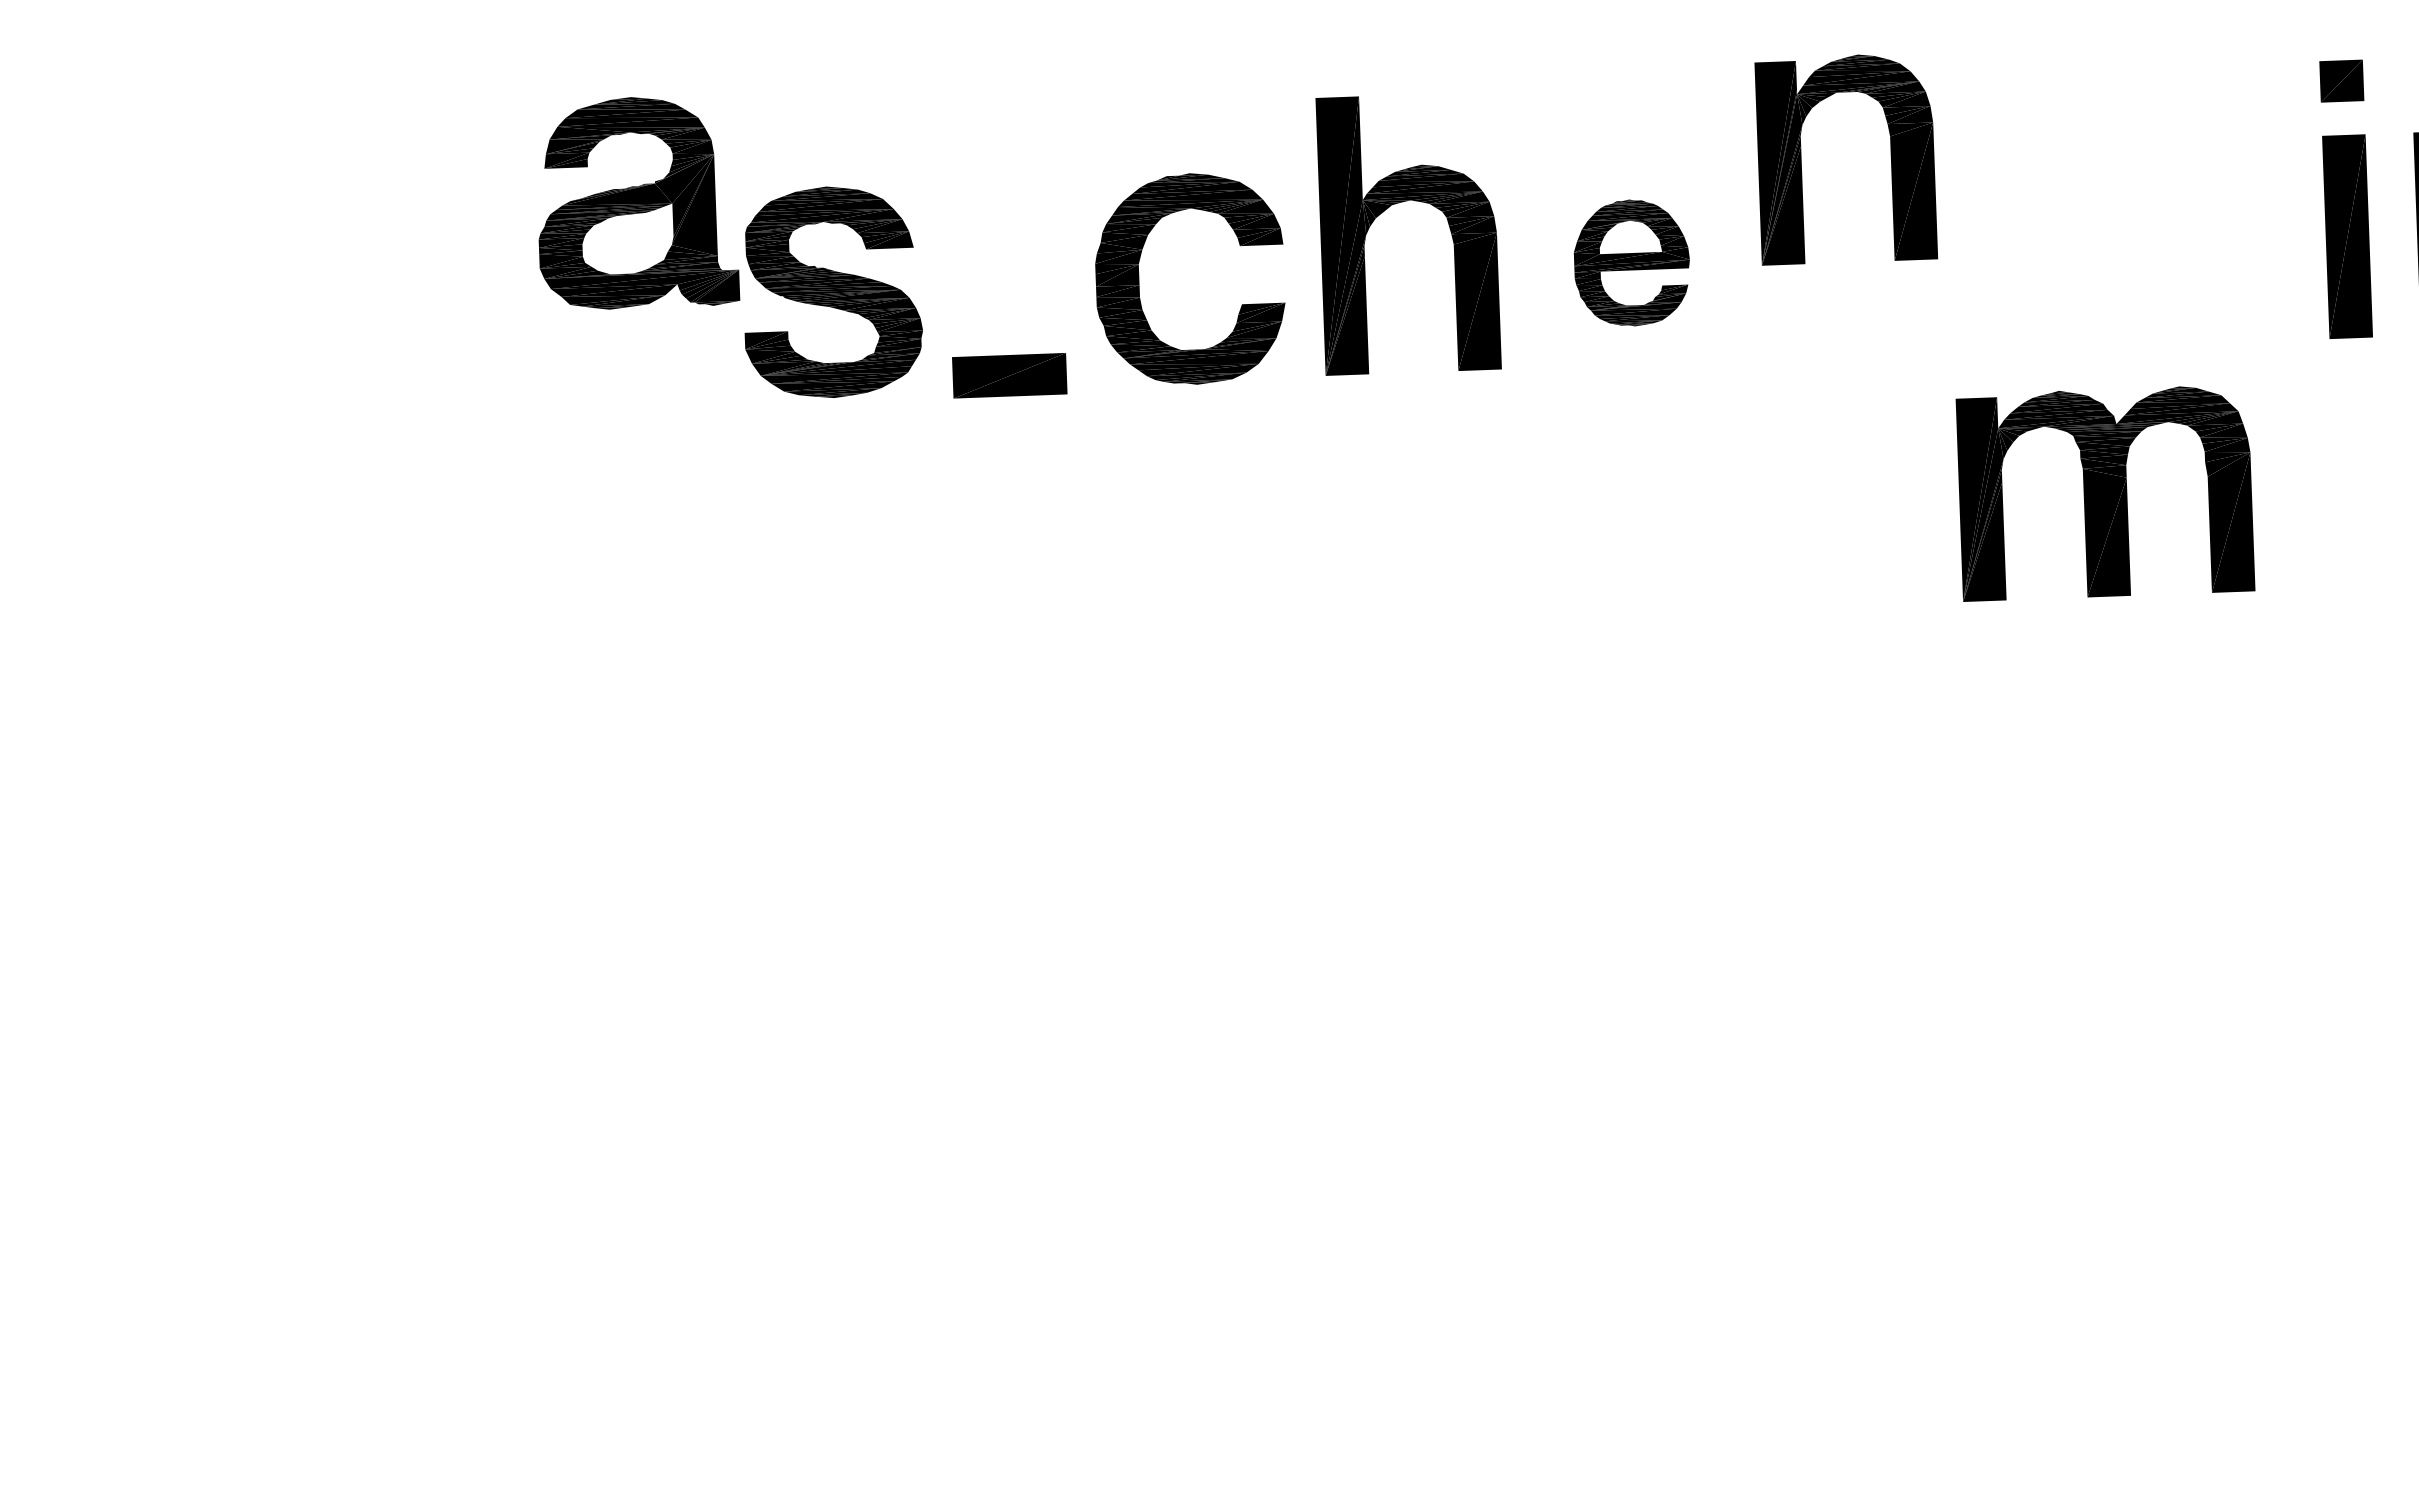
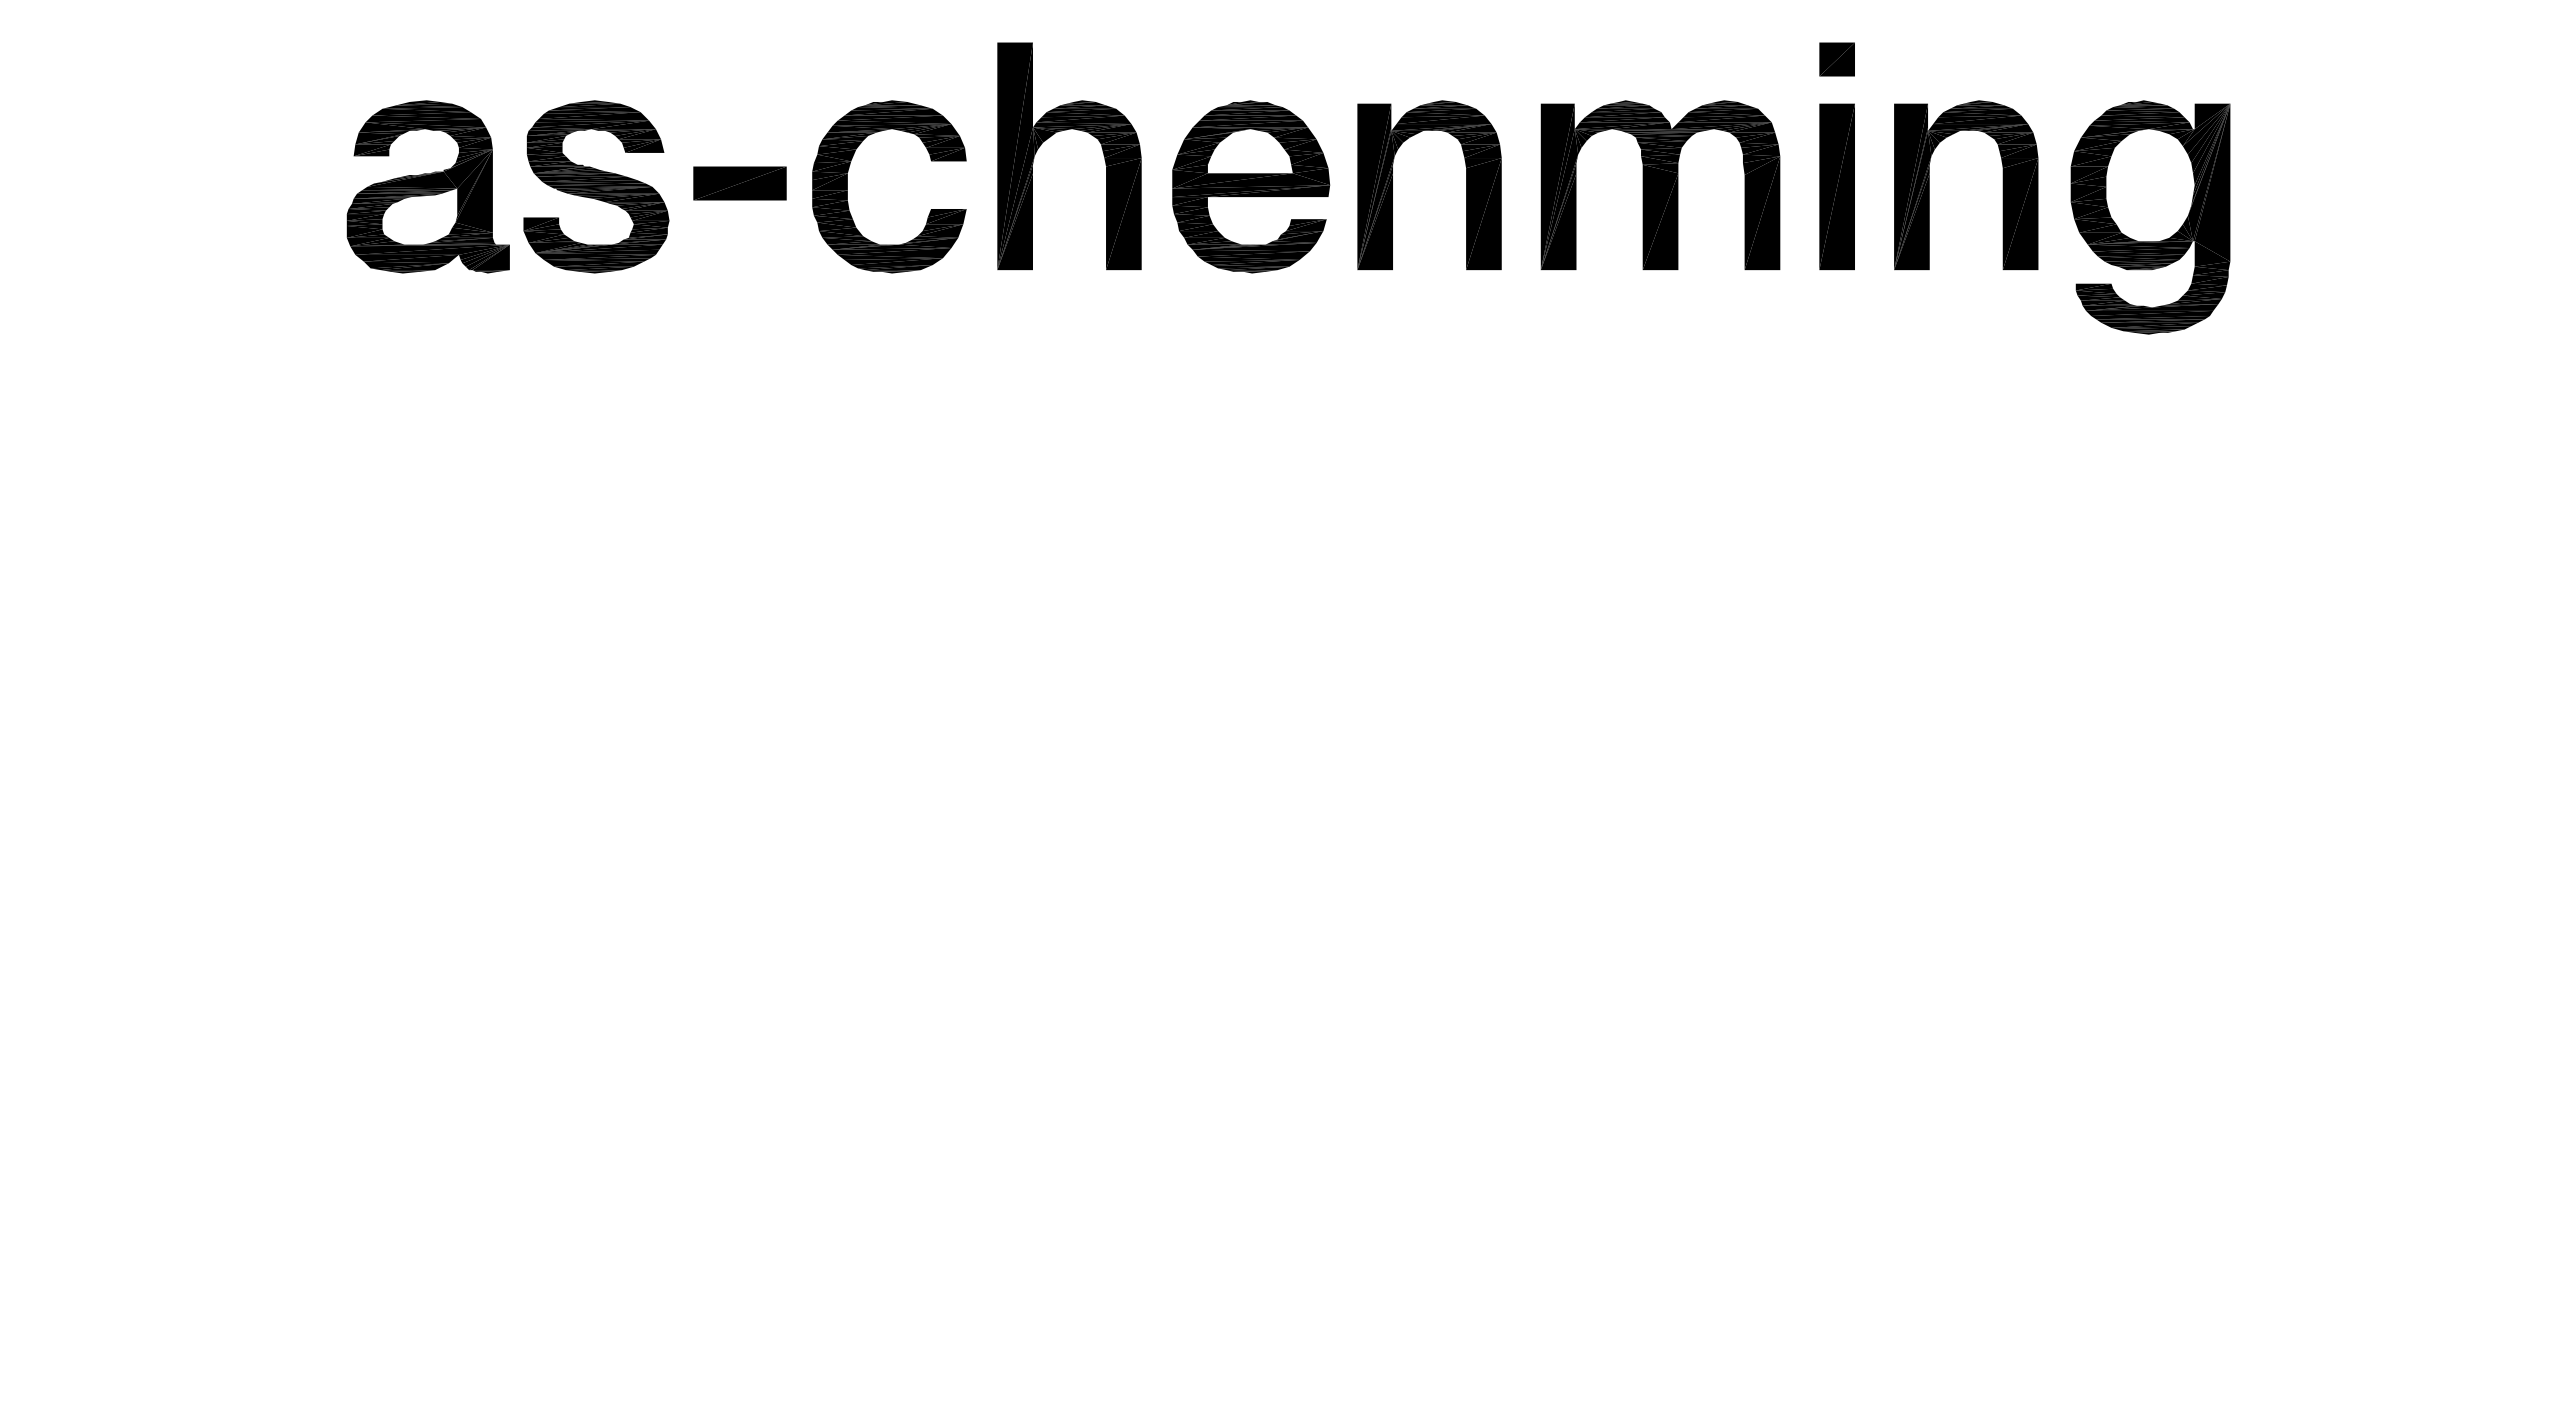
part: (1800, 160) -> (1392, 185), moved
part: (635, 202) -> (427, 186), moved
part: (1632, 262) -> (1251, 186), size x1.67
part: (1009, 375) -> (739, 183), moved
part: (2105, 493) -> (1660, 185), moved

